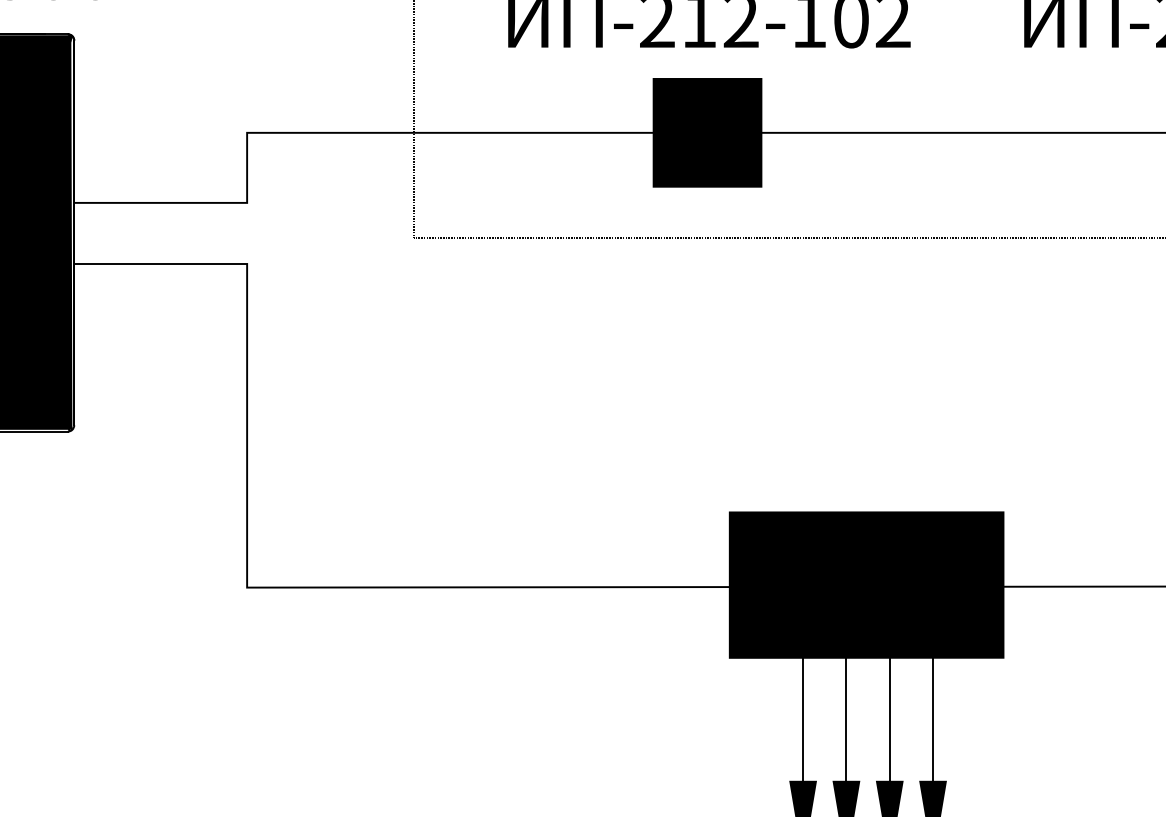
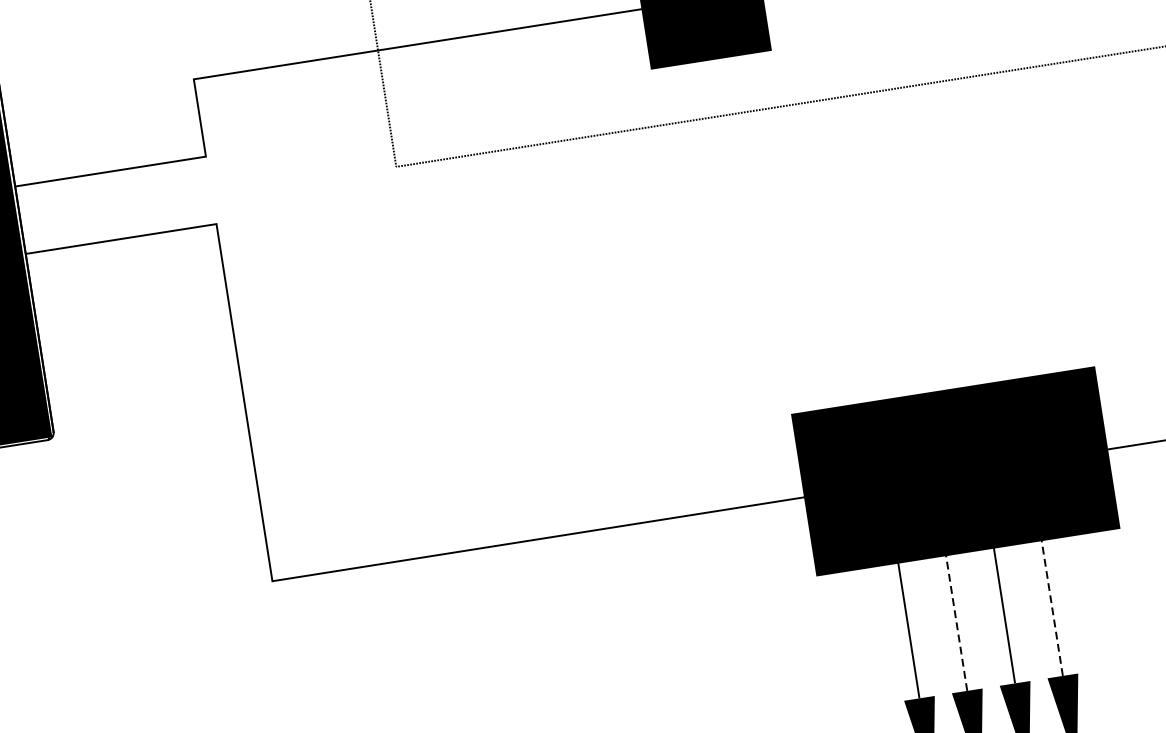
line: (846, 717) -> (956, 620), solid -> dashed
line: (933, 717) -> (1052, 605), solid -> dashed

